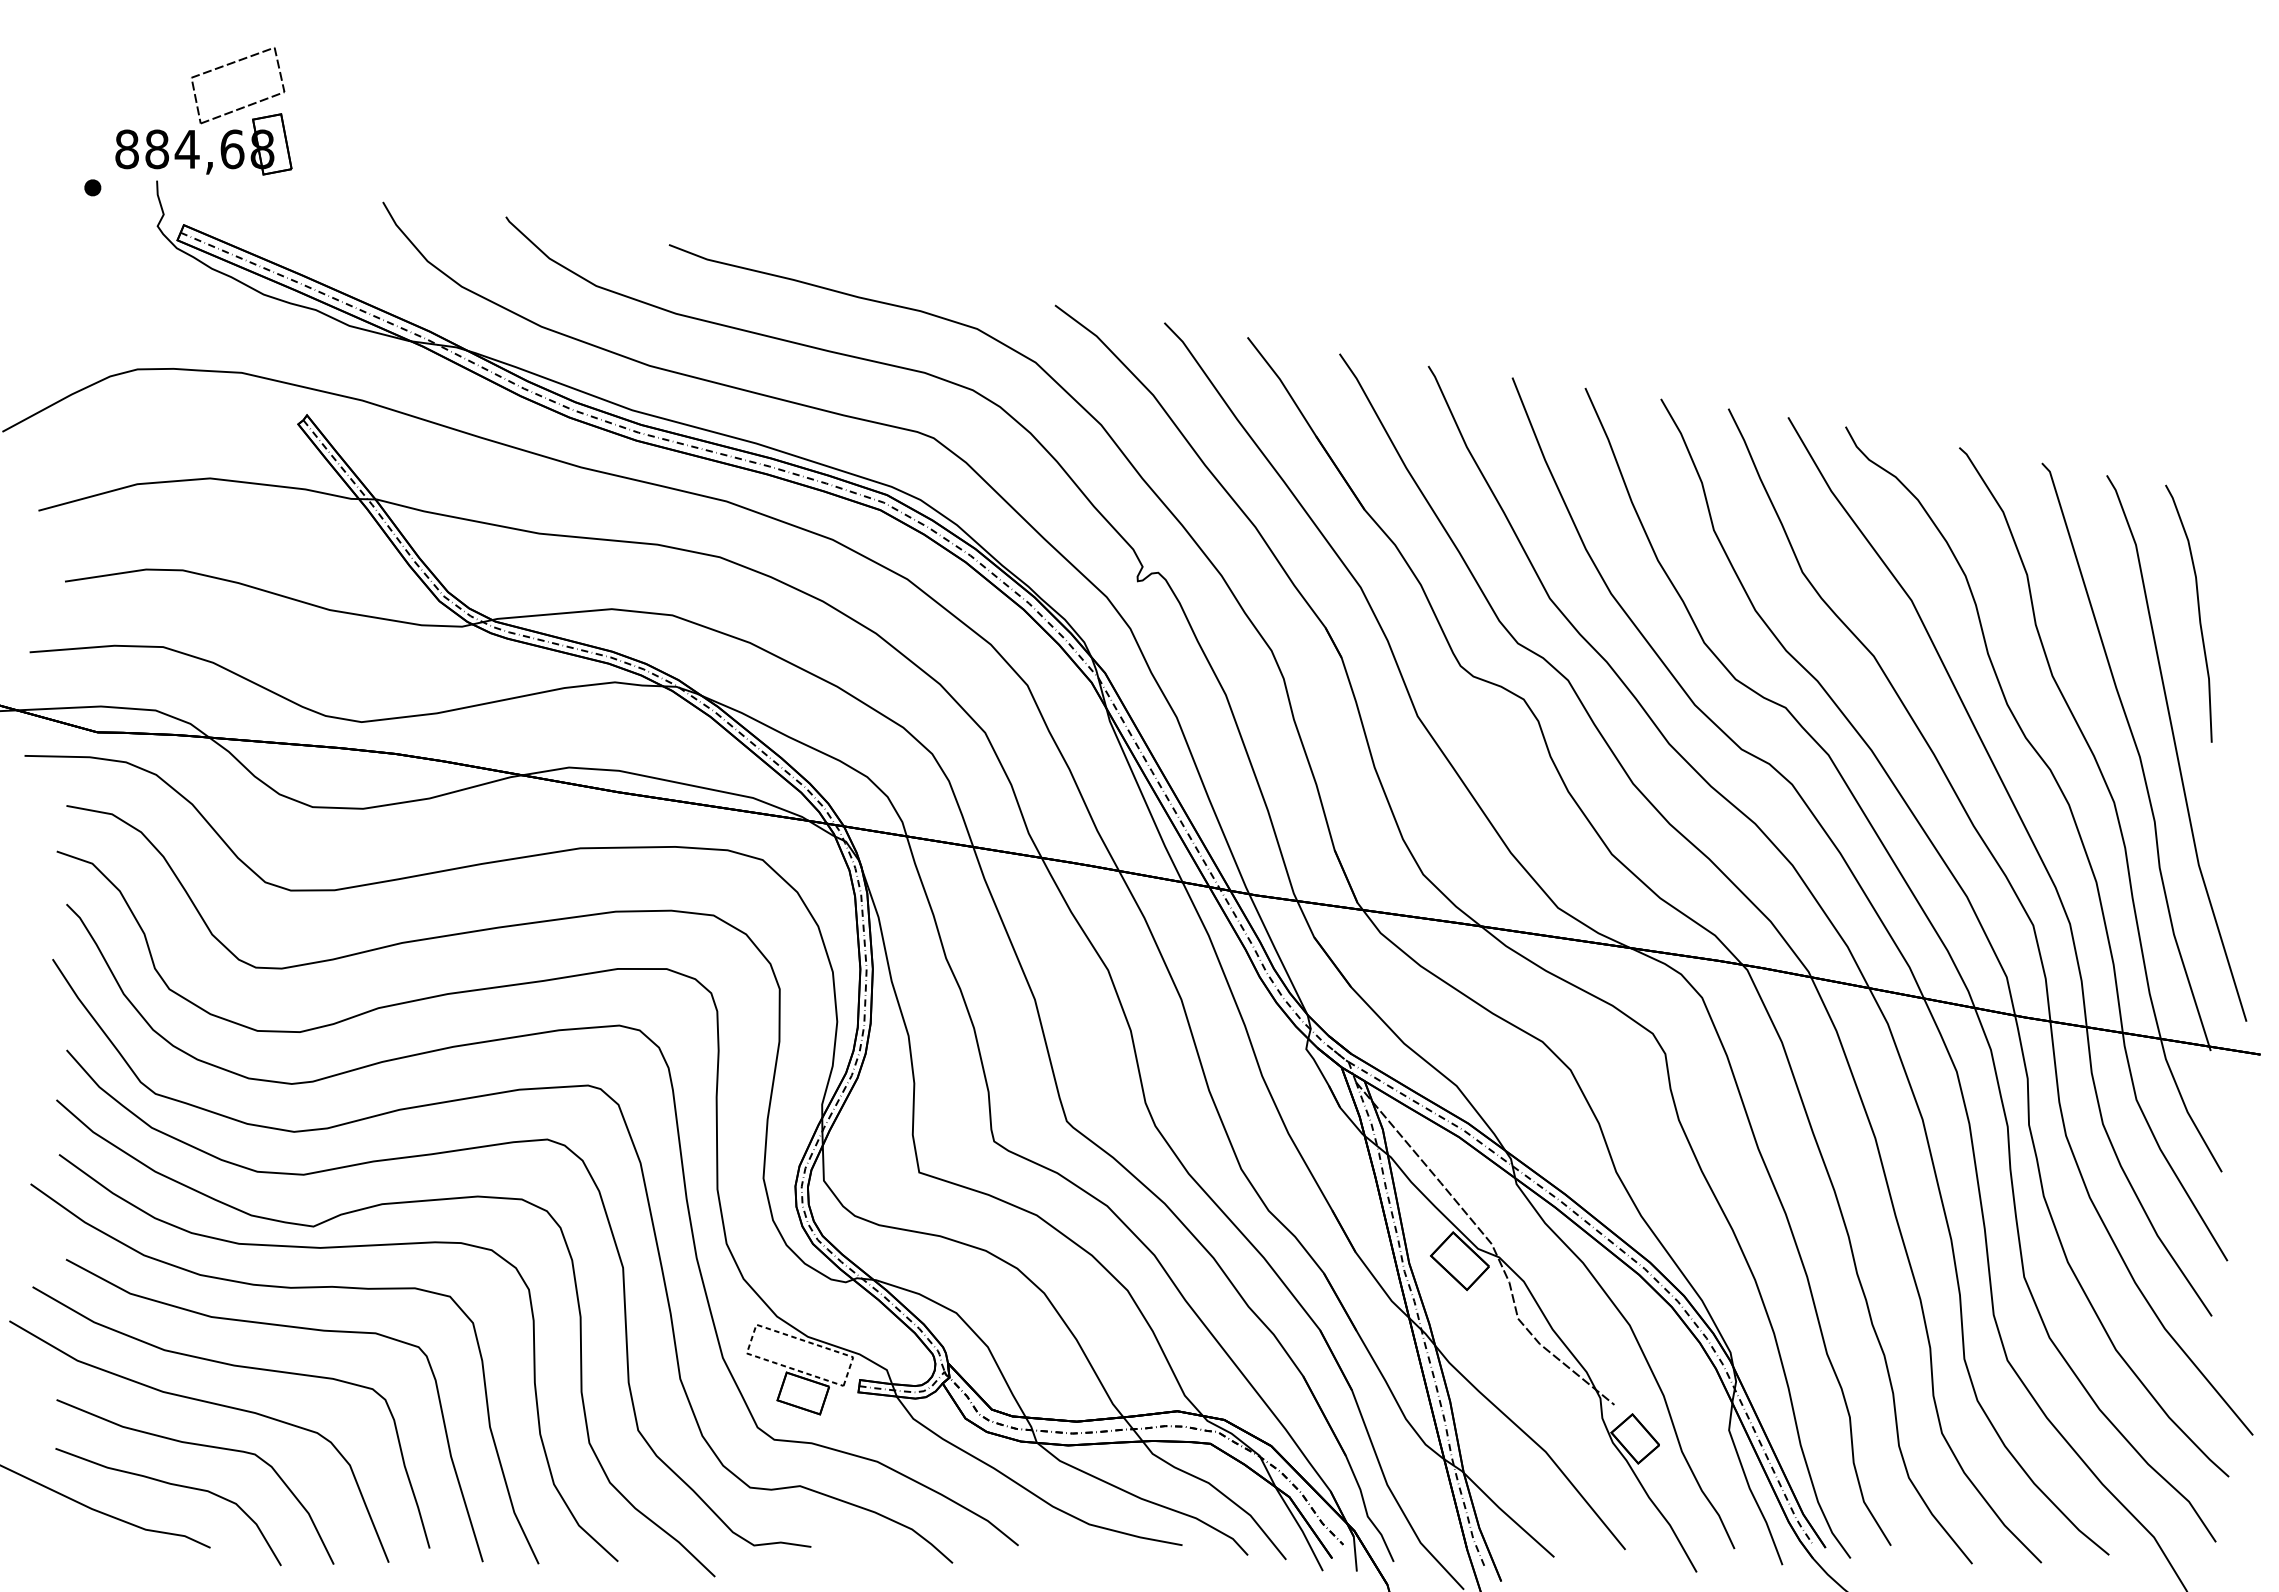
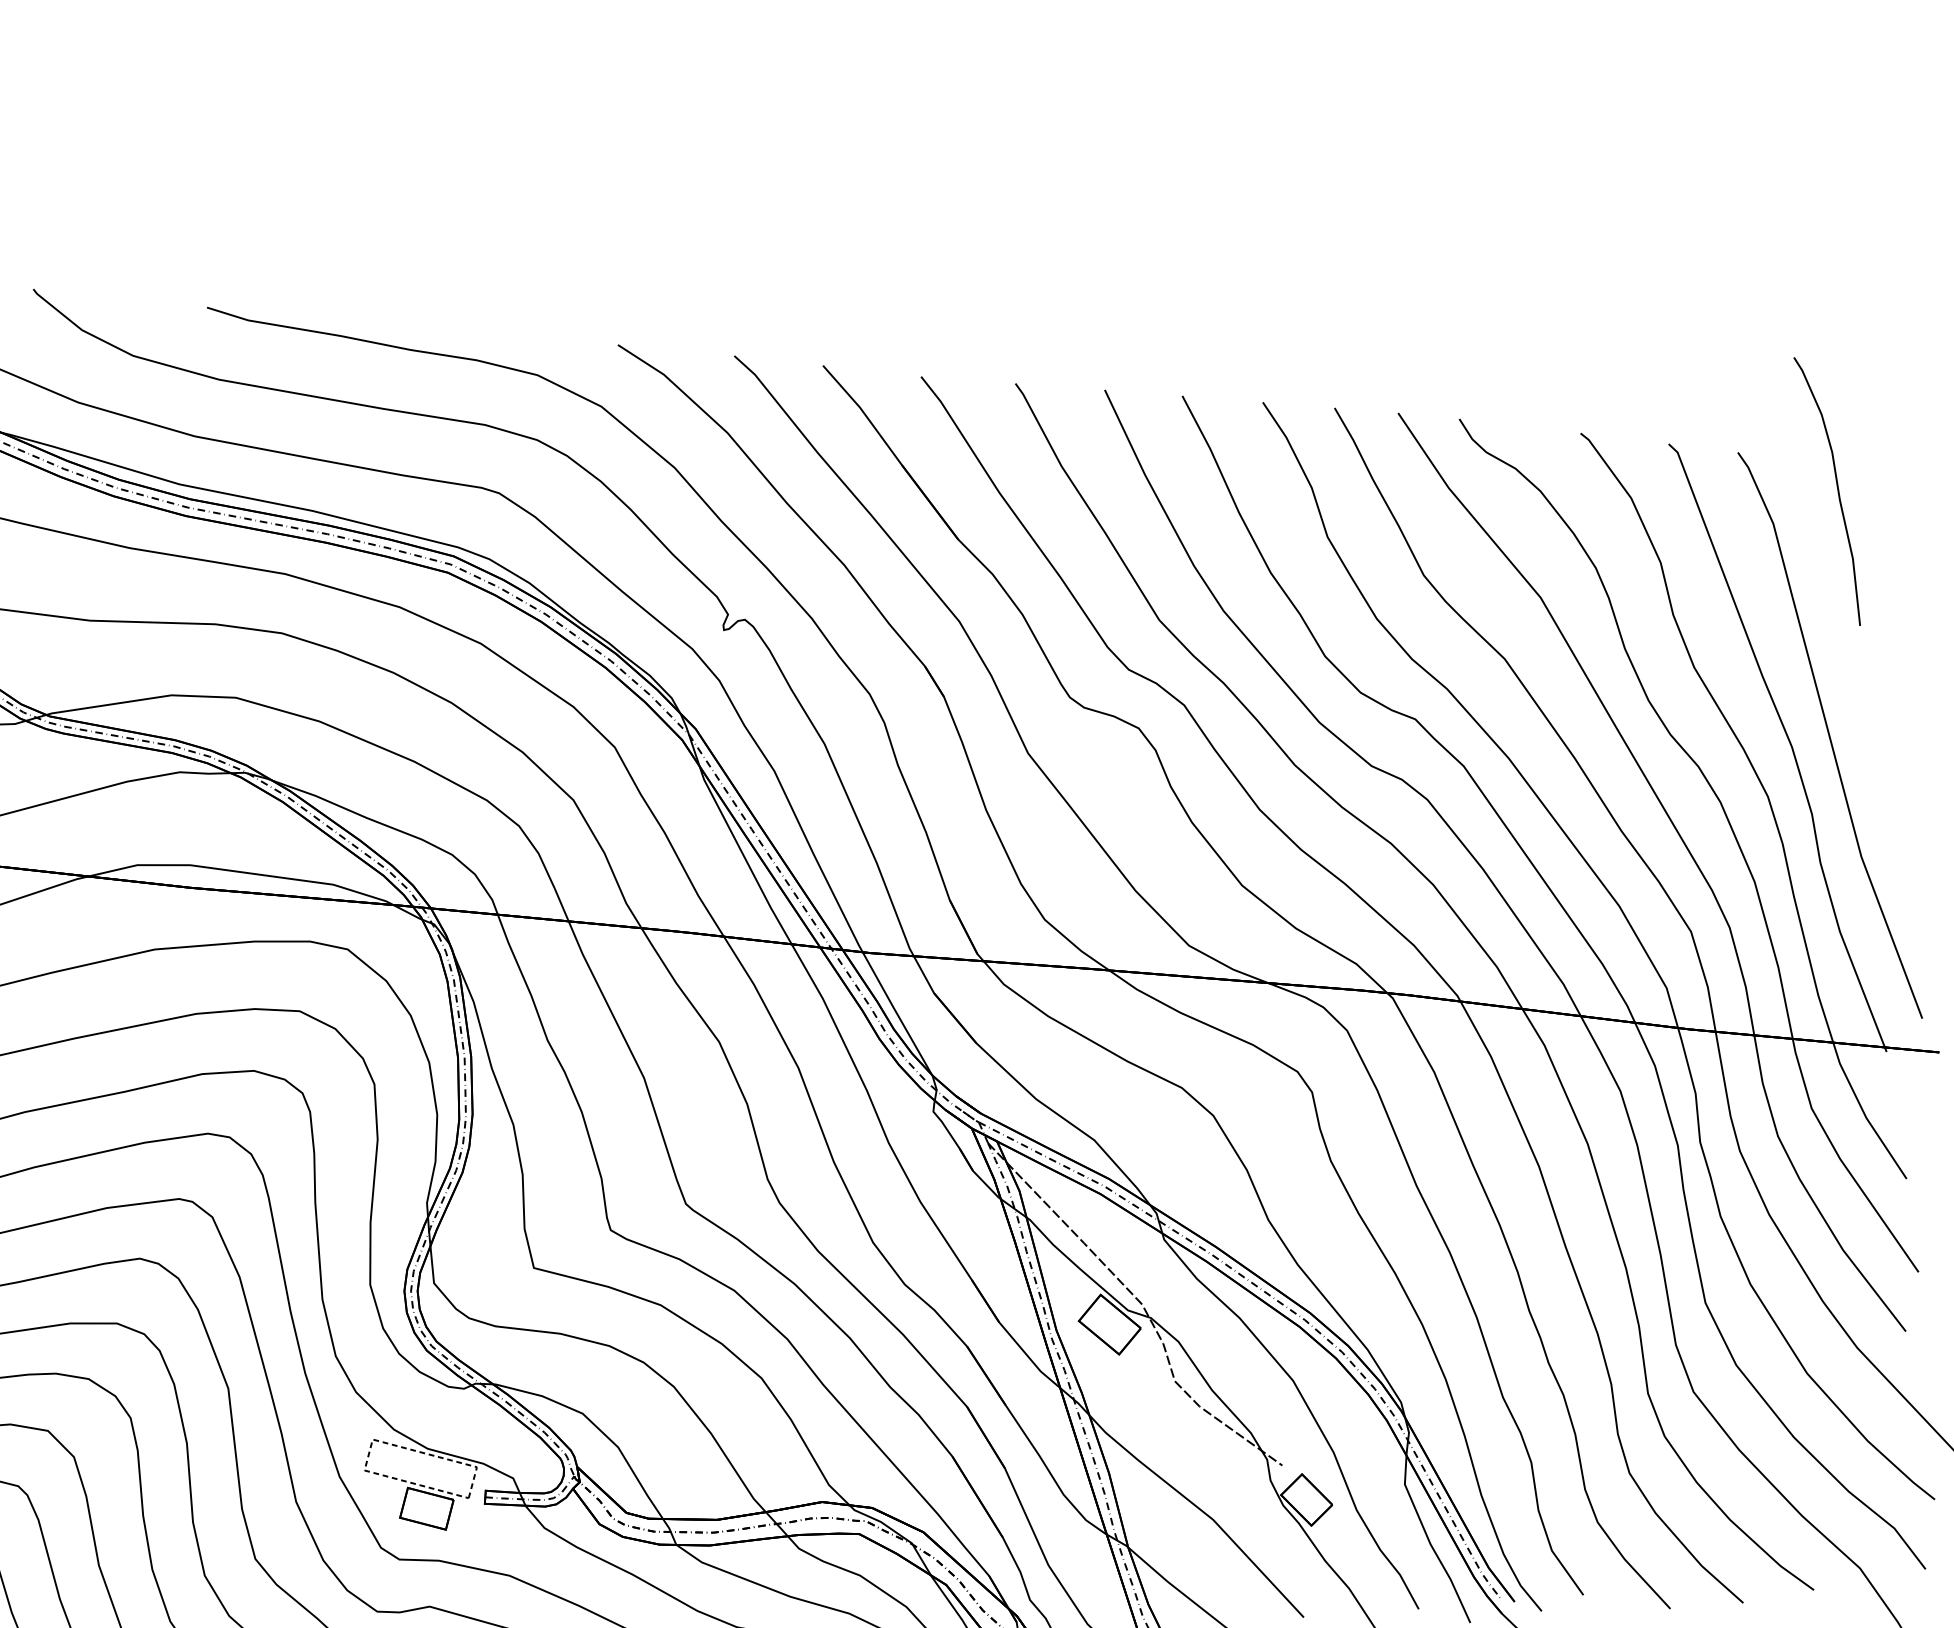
curve: (2198, 613) -> (1837, 490), moved

